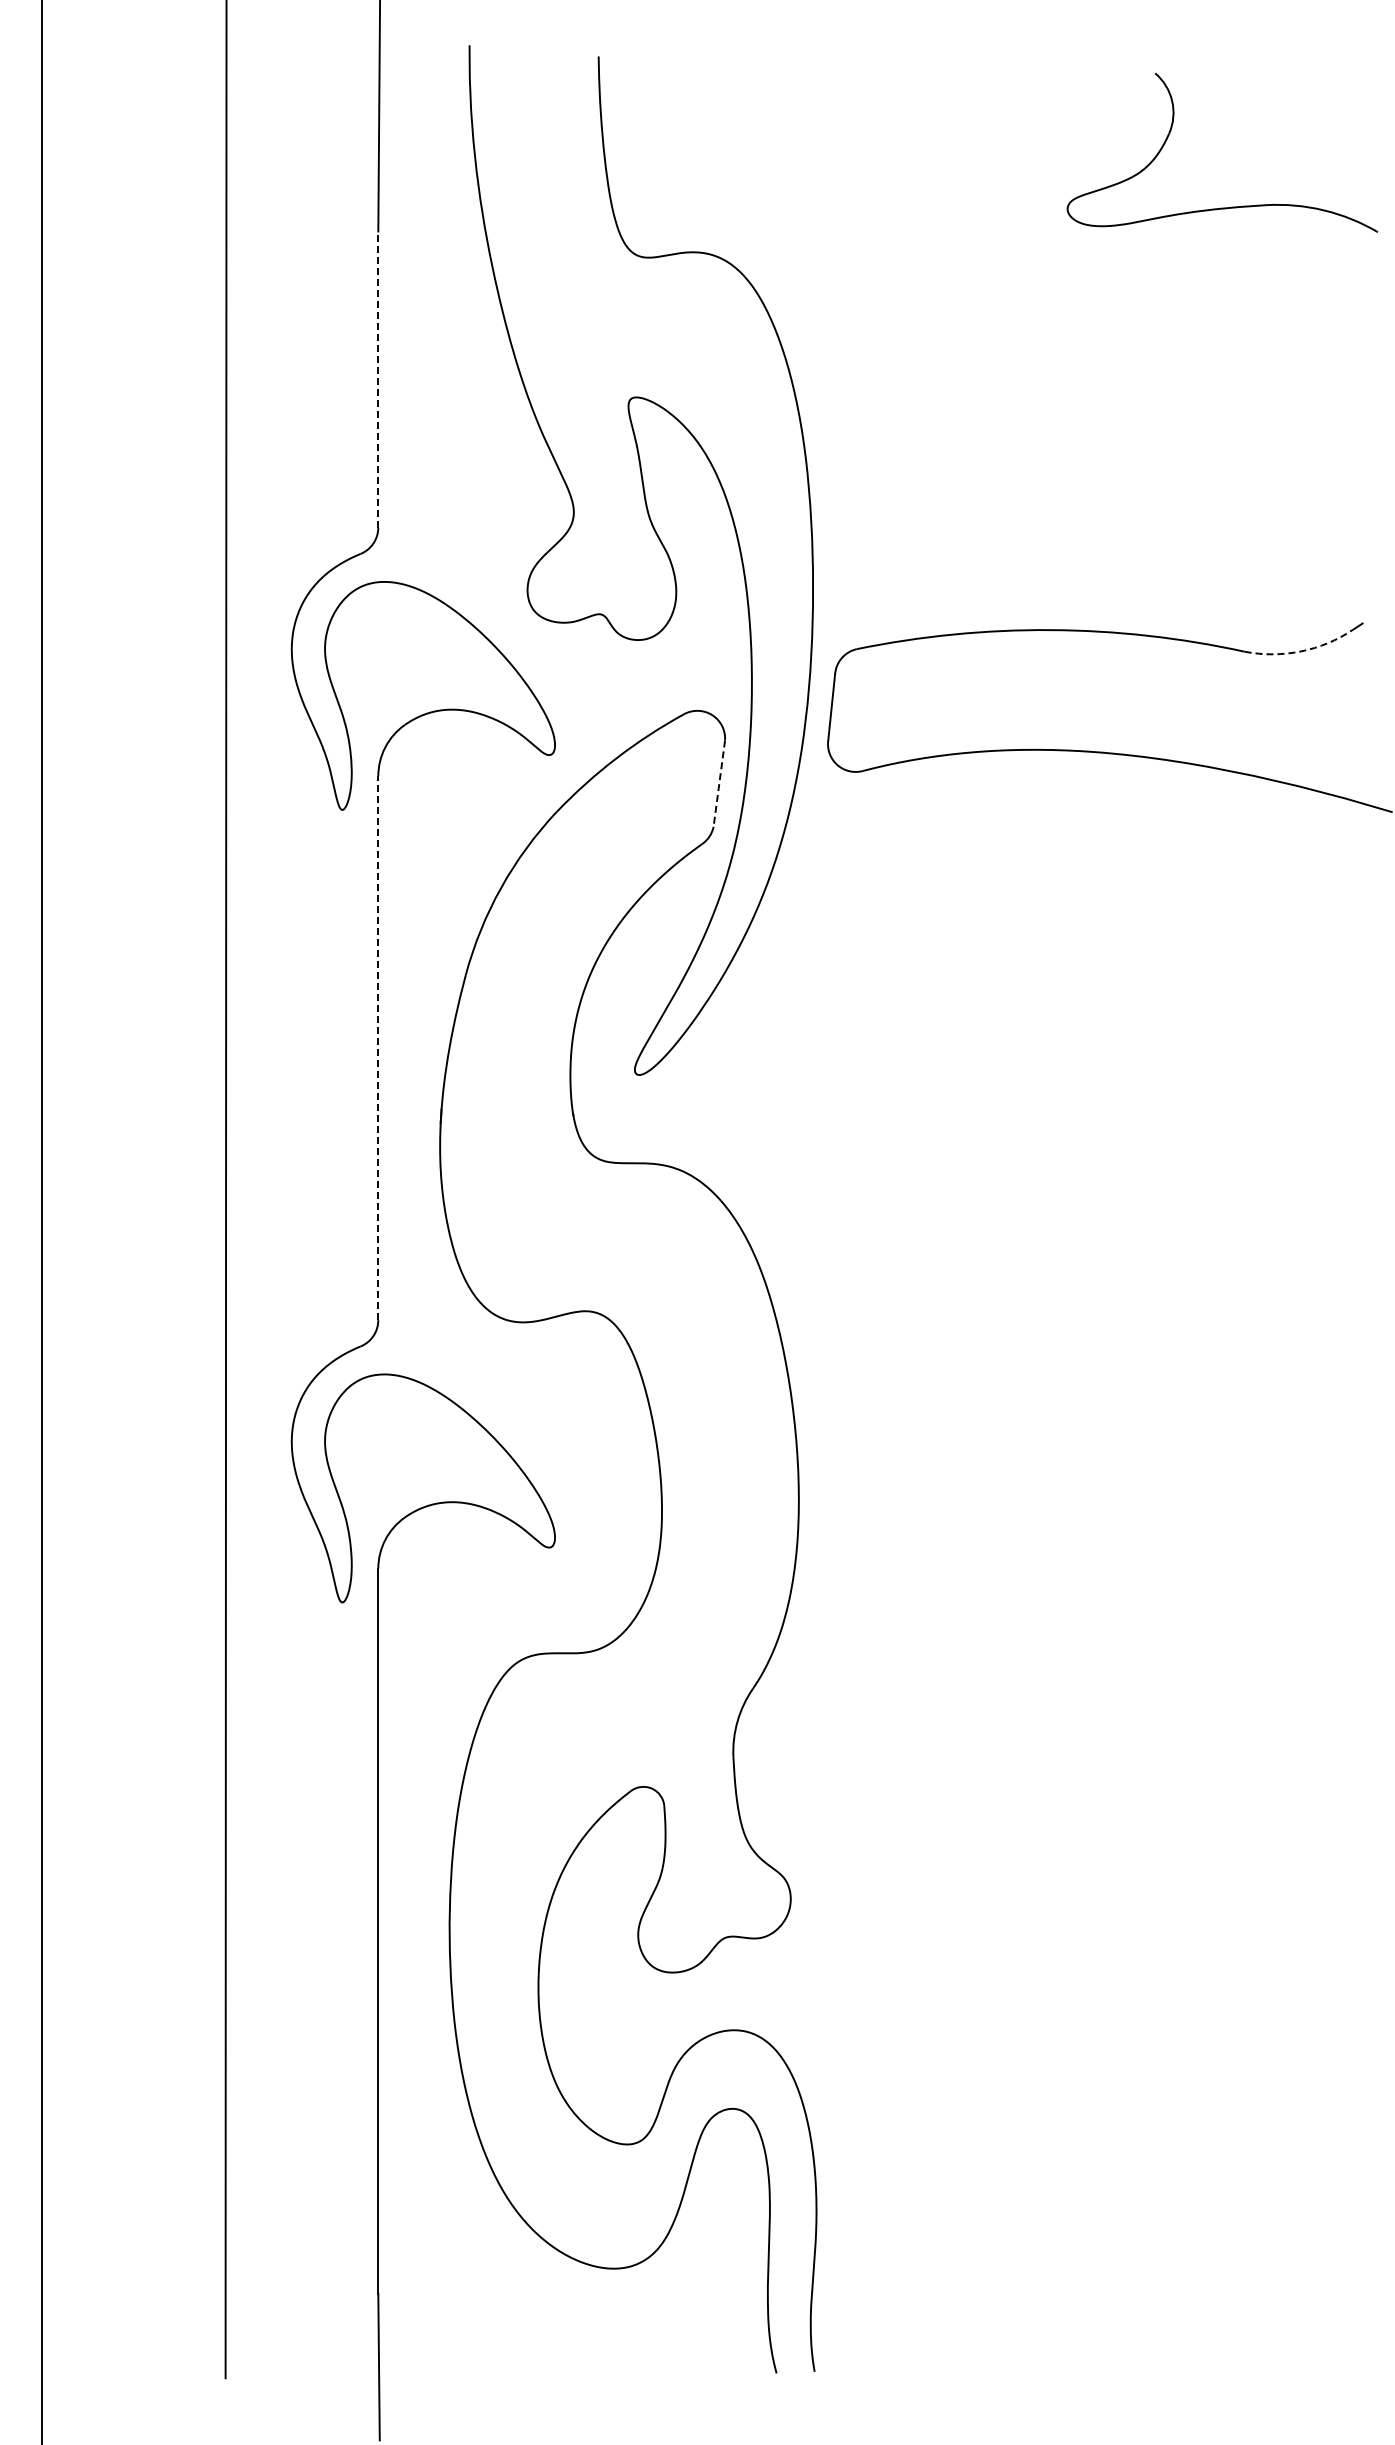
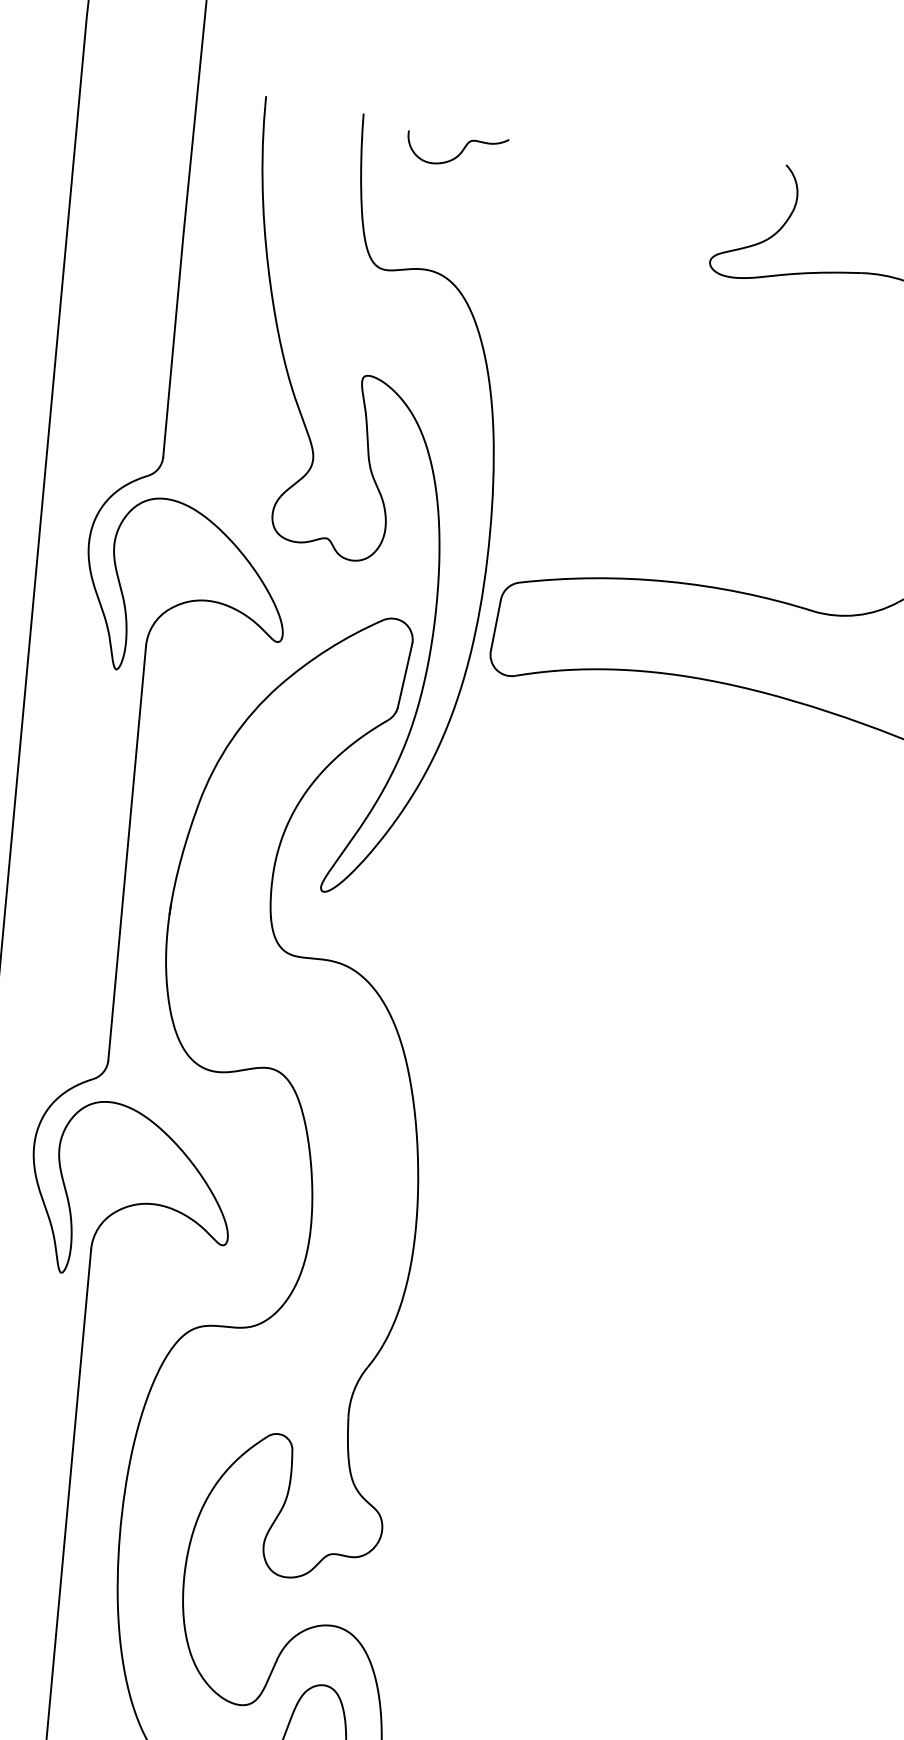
curve: (728, 96) -> (459, 153), added
line: (378, 380) -> (173, 345), dashed -> solid
arc: (1301, 651) -> (857, 615), dashed -> solid
line: (719, 783) -> (405, 675), dashed -> solid
line: (378, 1047) -> (127, 852), dashed -> solid

